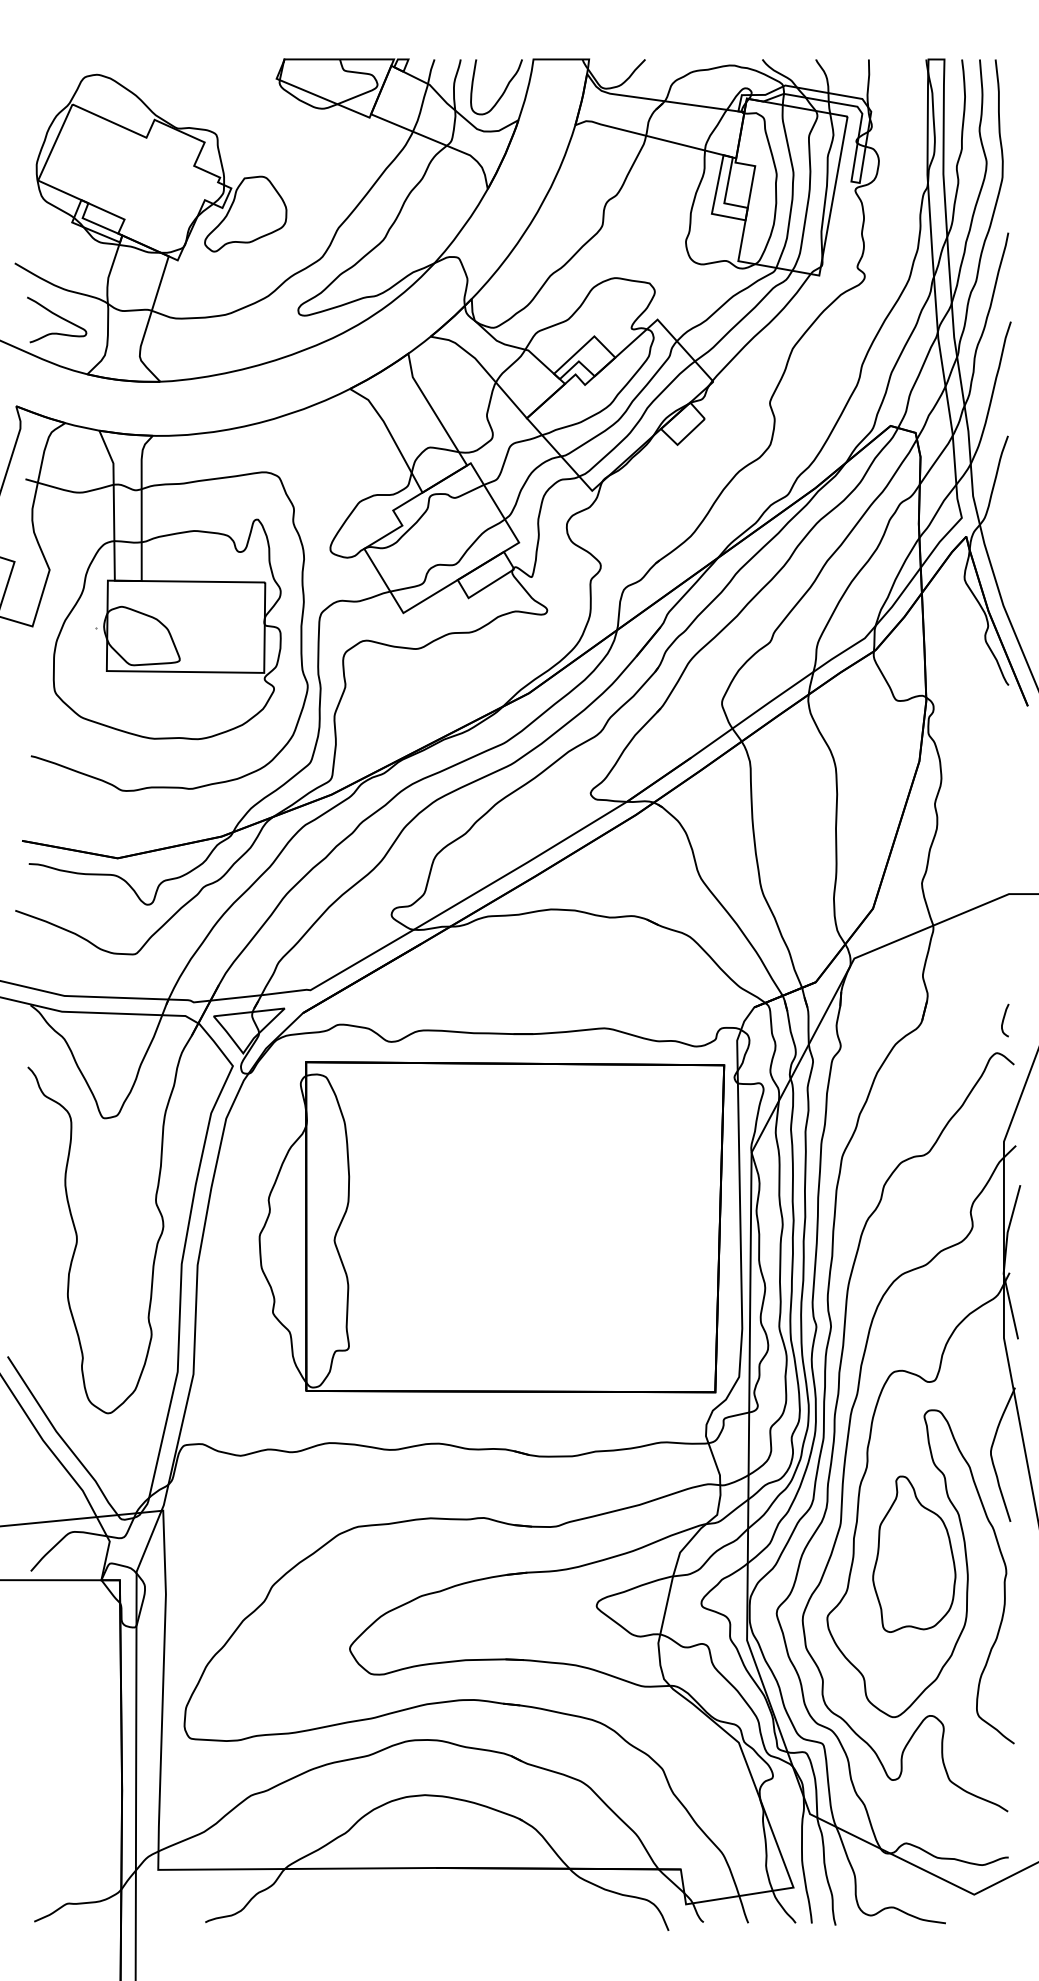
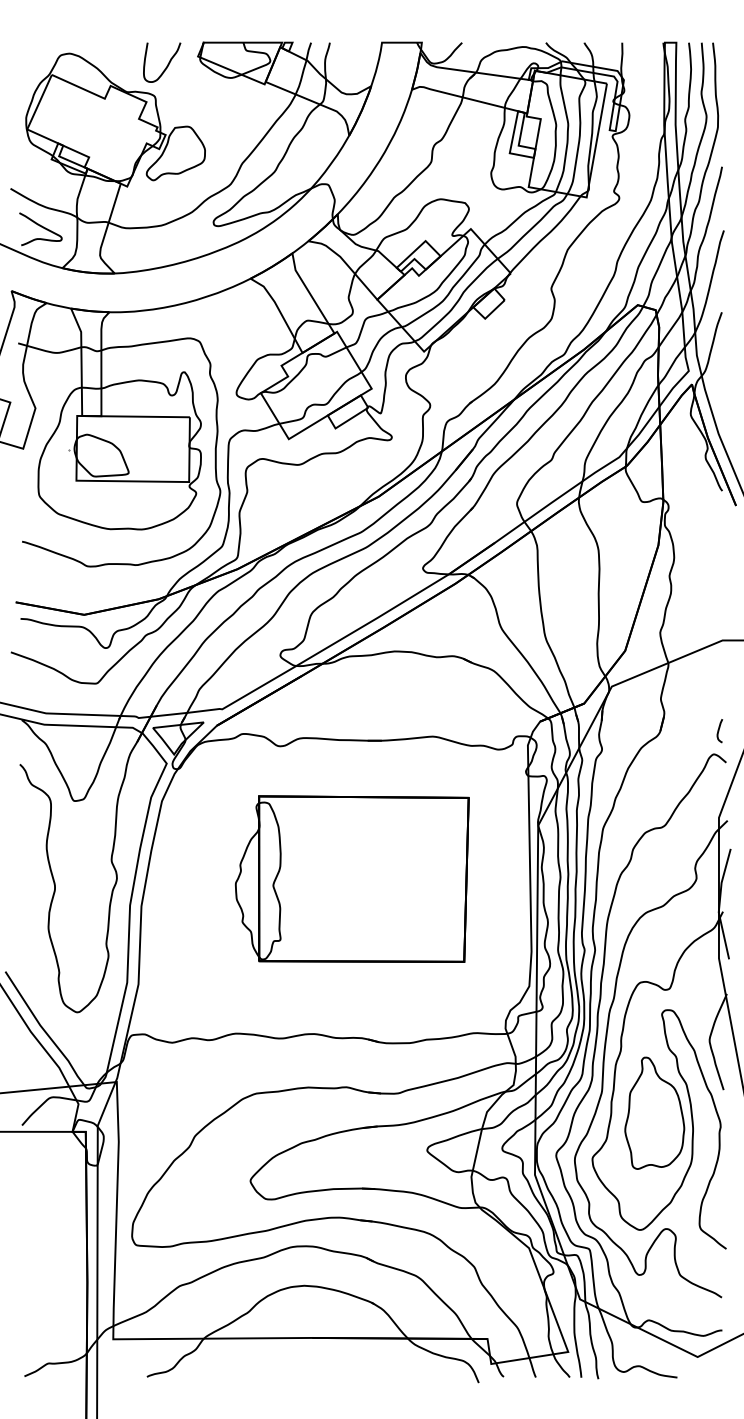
curve: (502, 92) -> (166, 66), moved
part: (491, 1227) -> (351, 879), size x0.7

